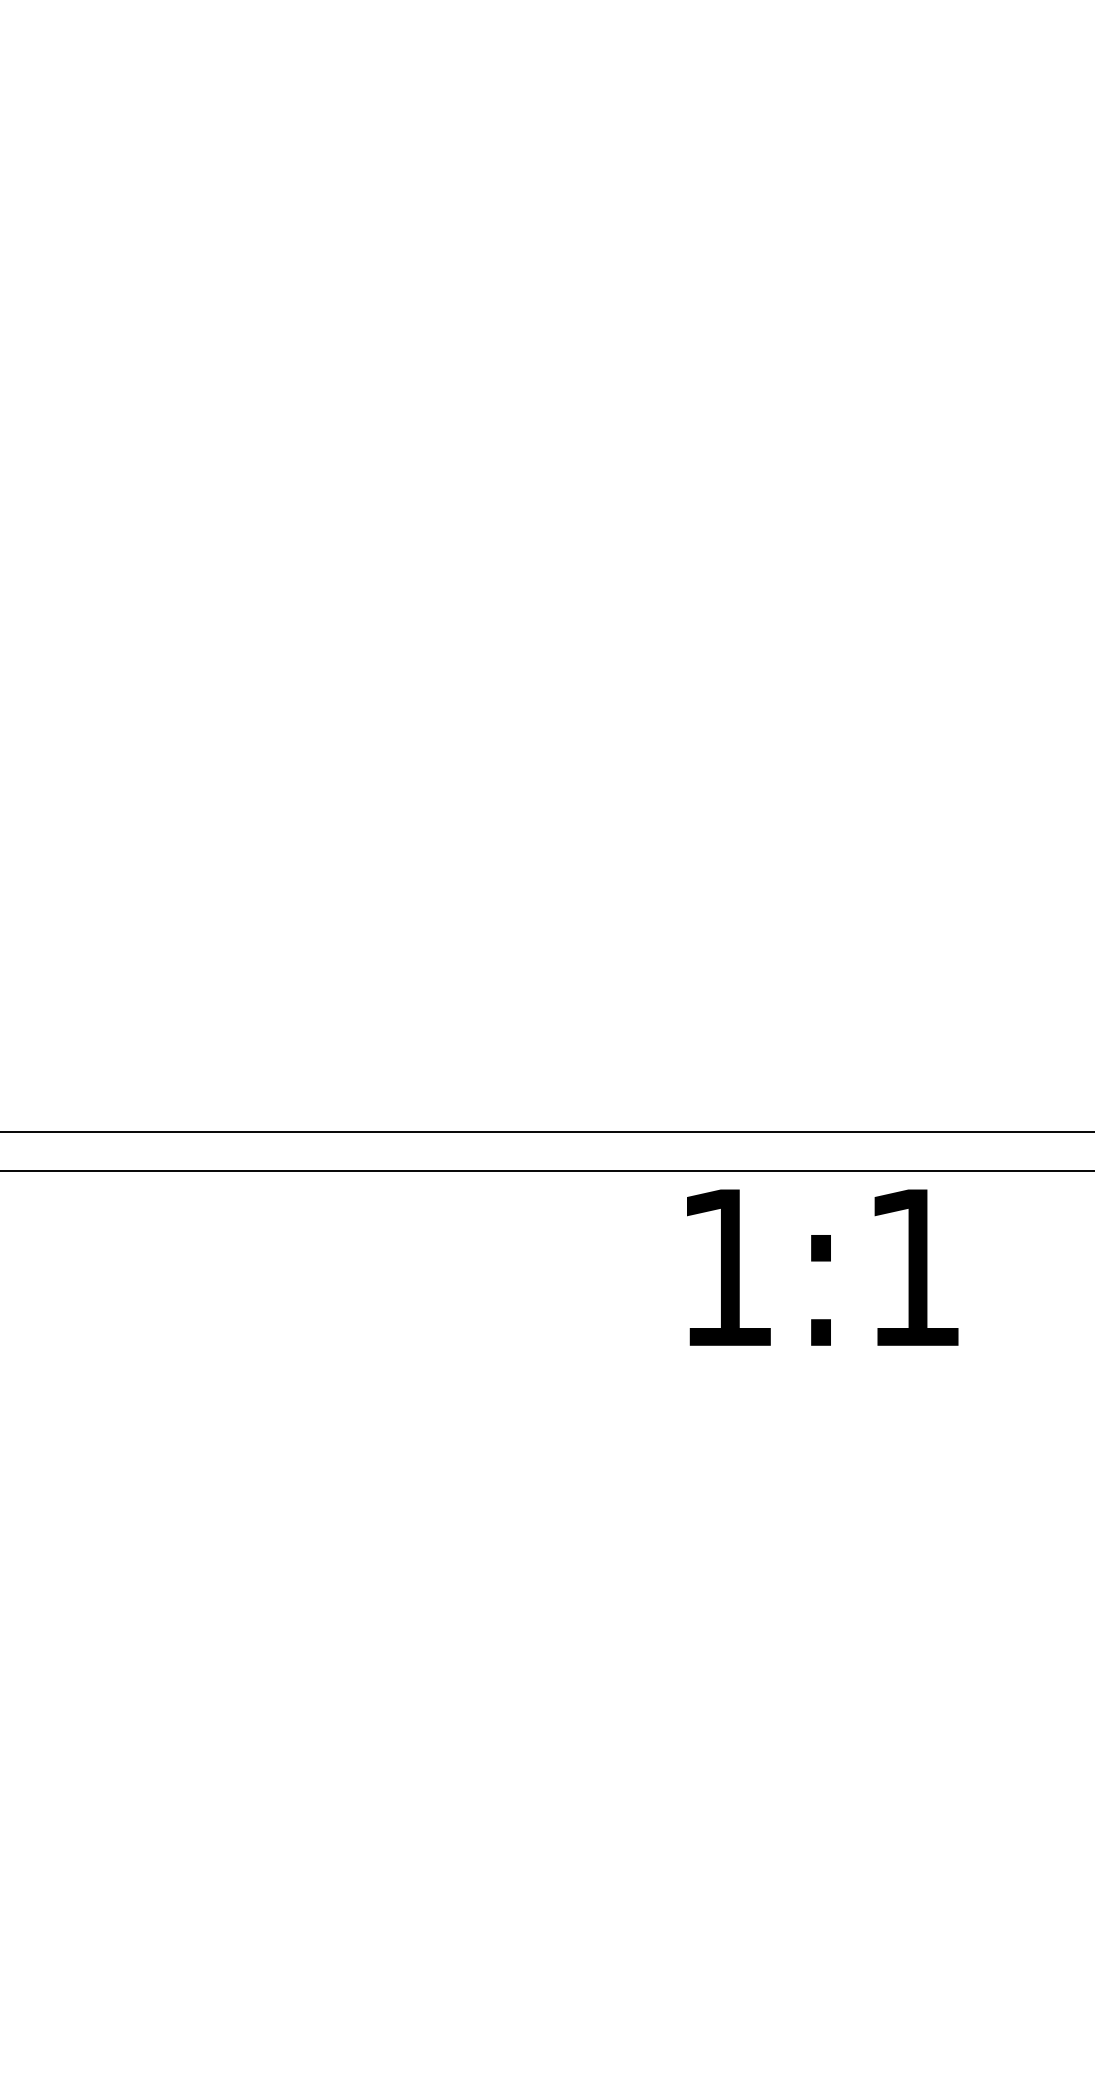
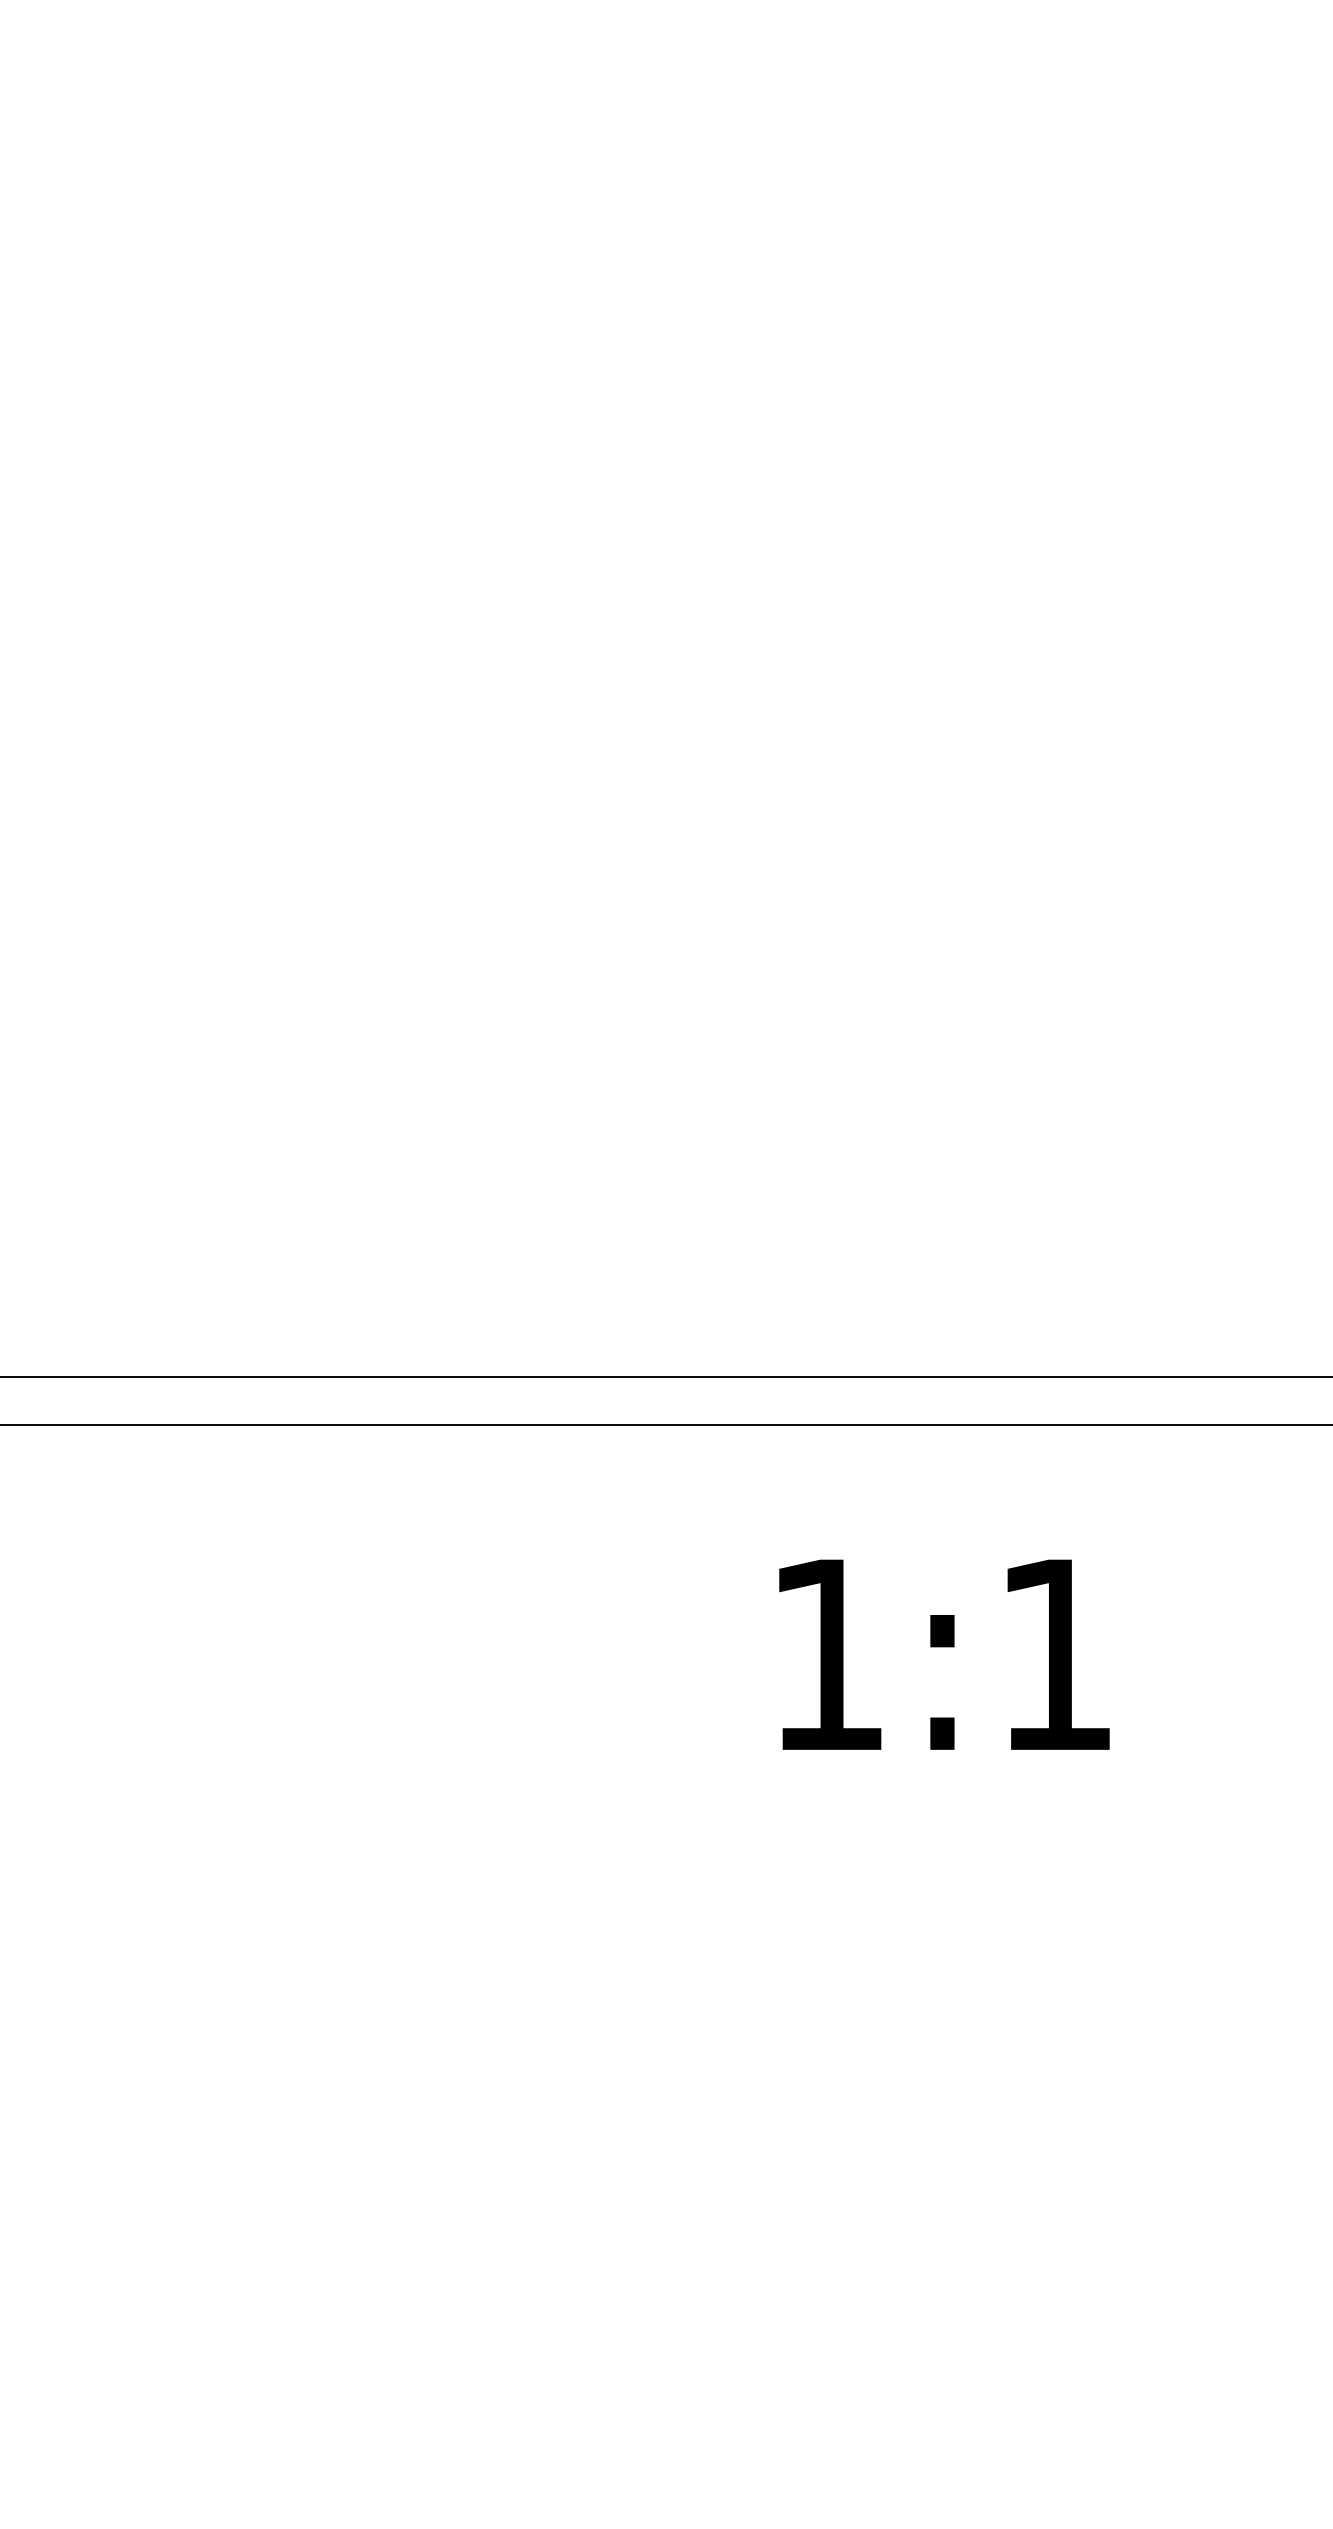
text: (822, 1267) -> (944, 1654), moved

